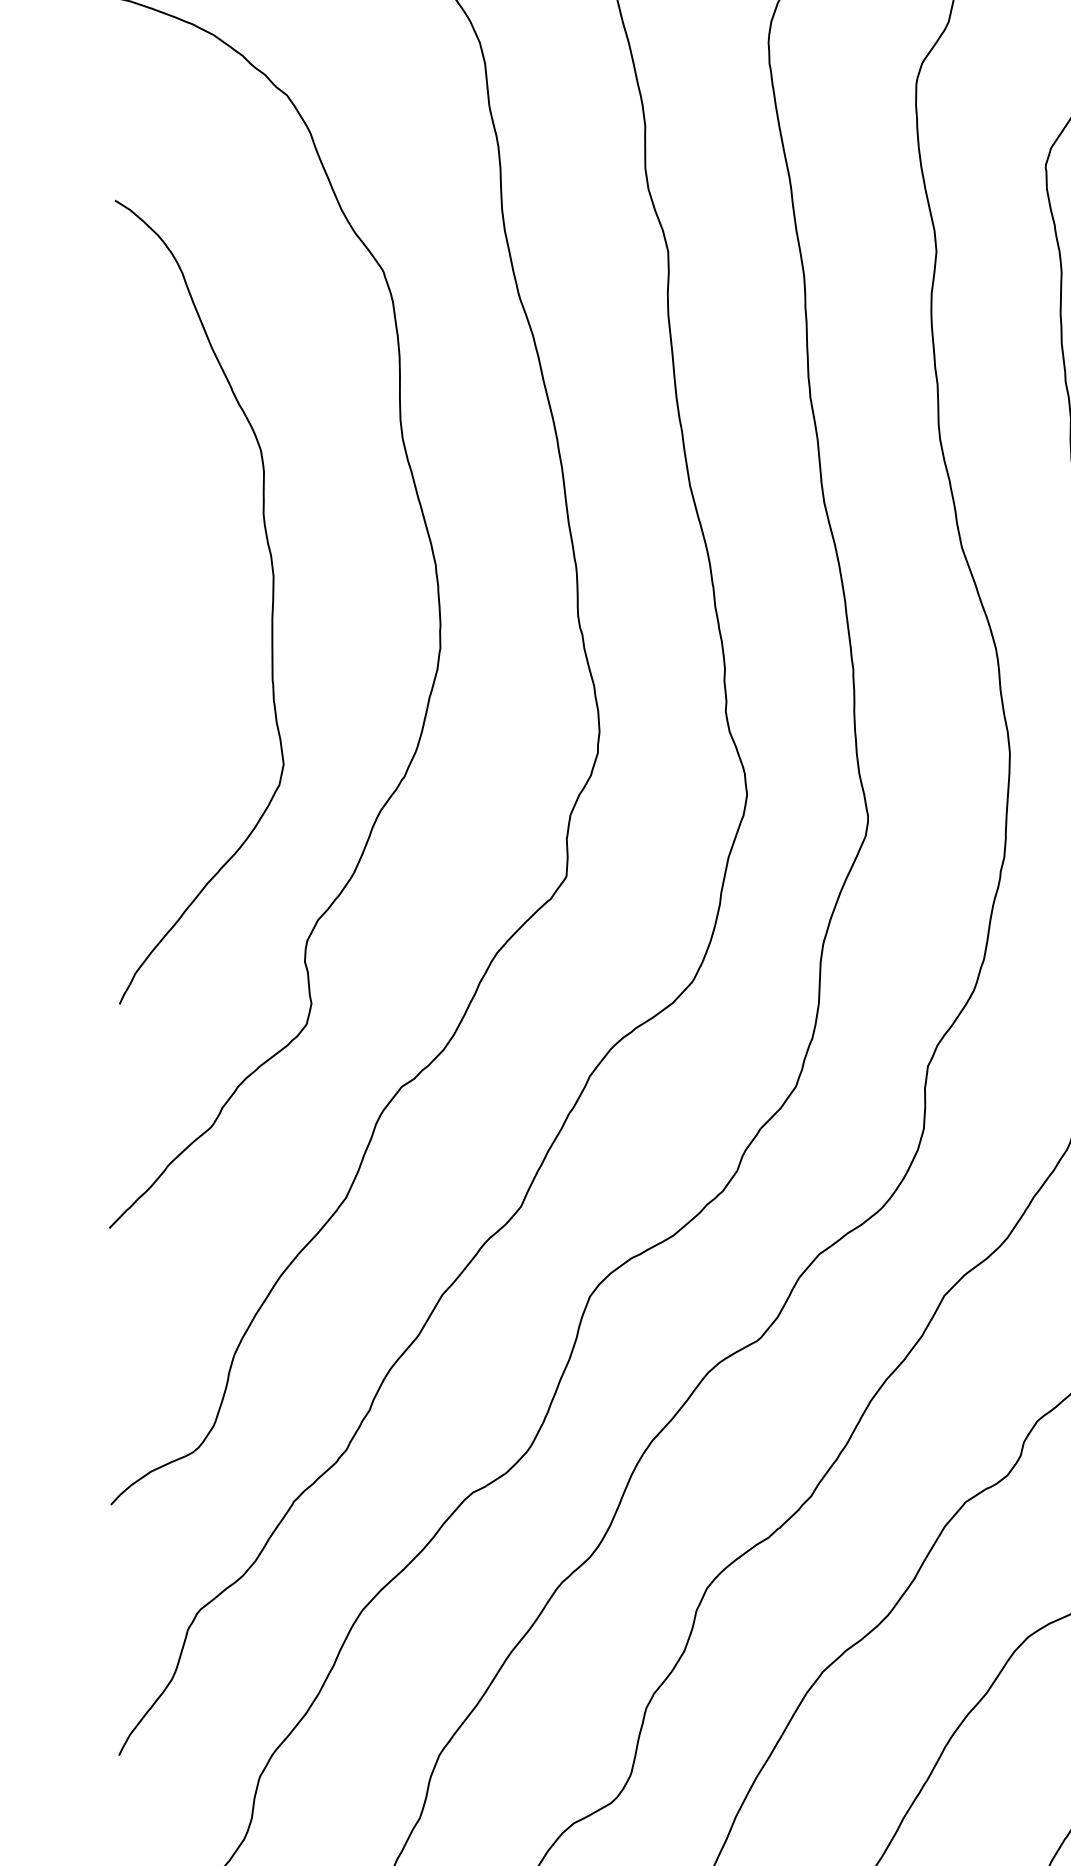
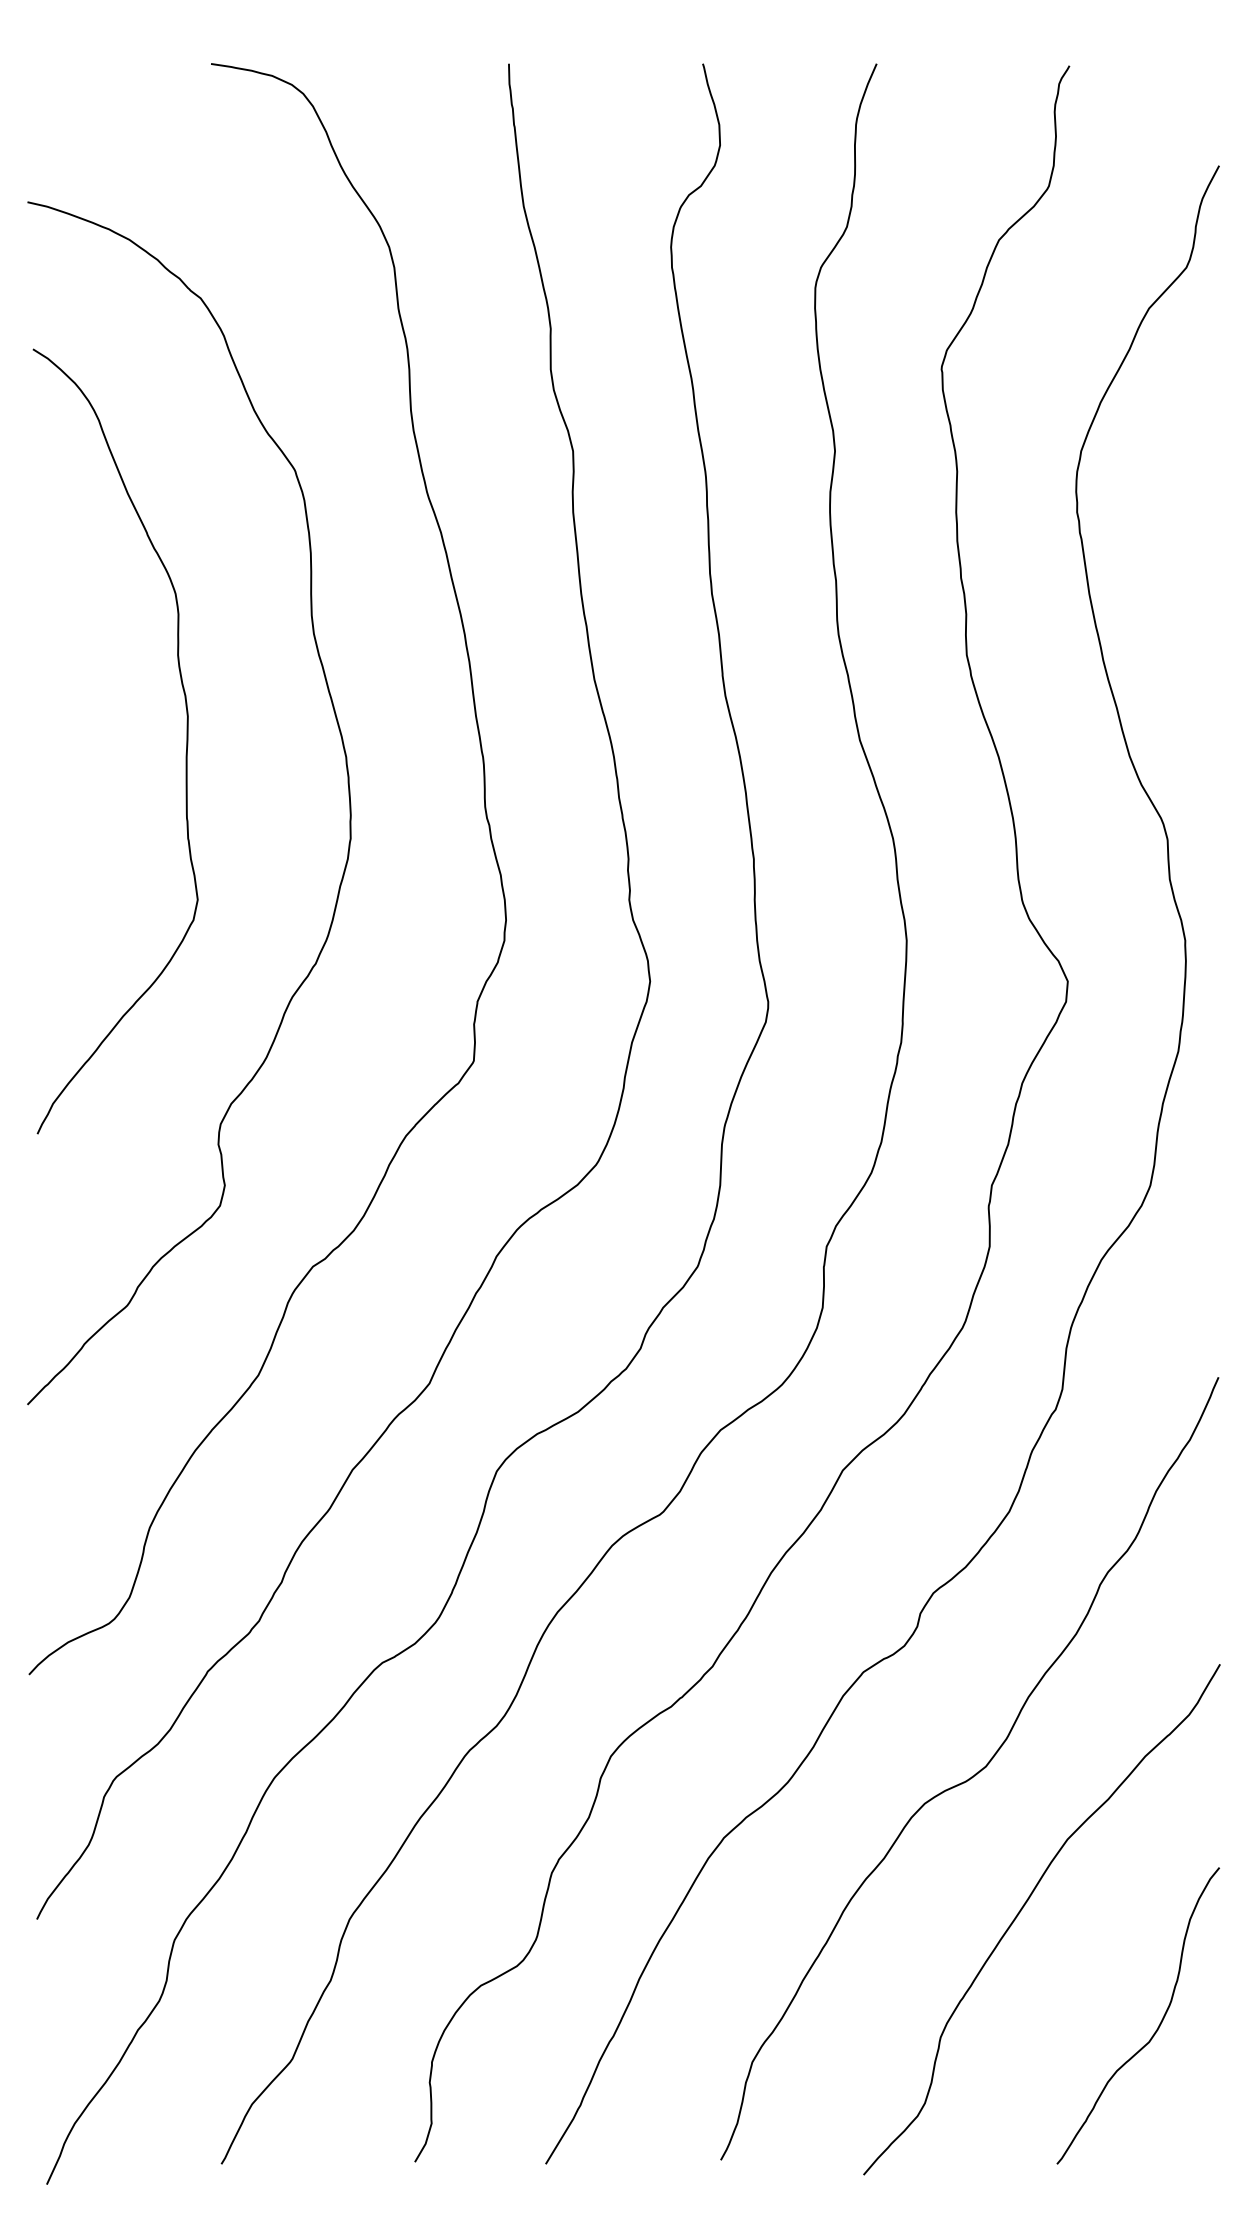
curve: (272, 602) -> (186, 741), moved

